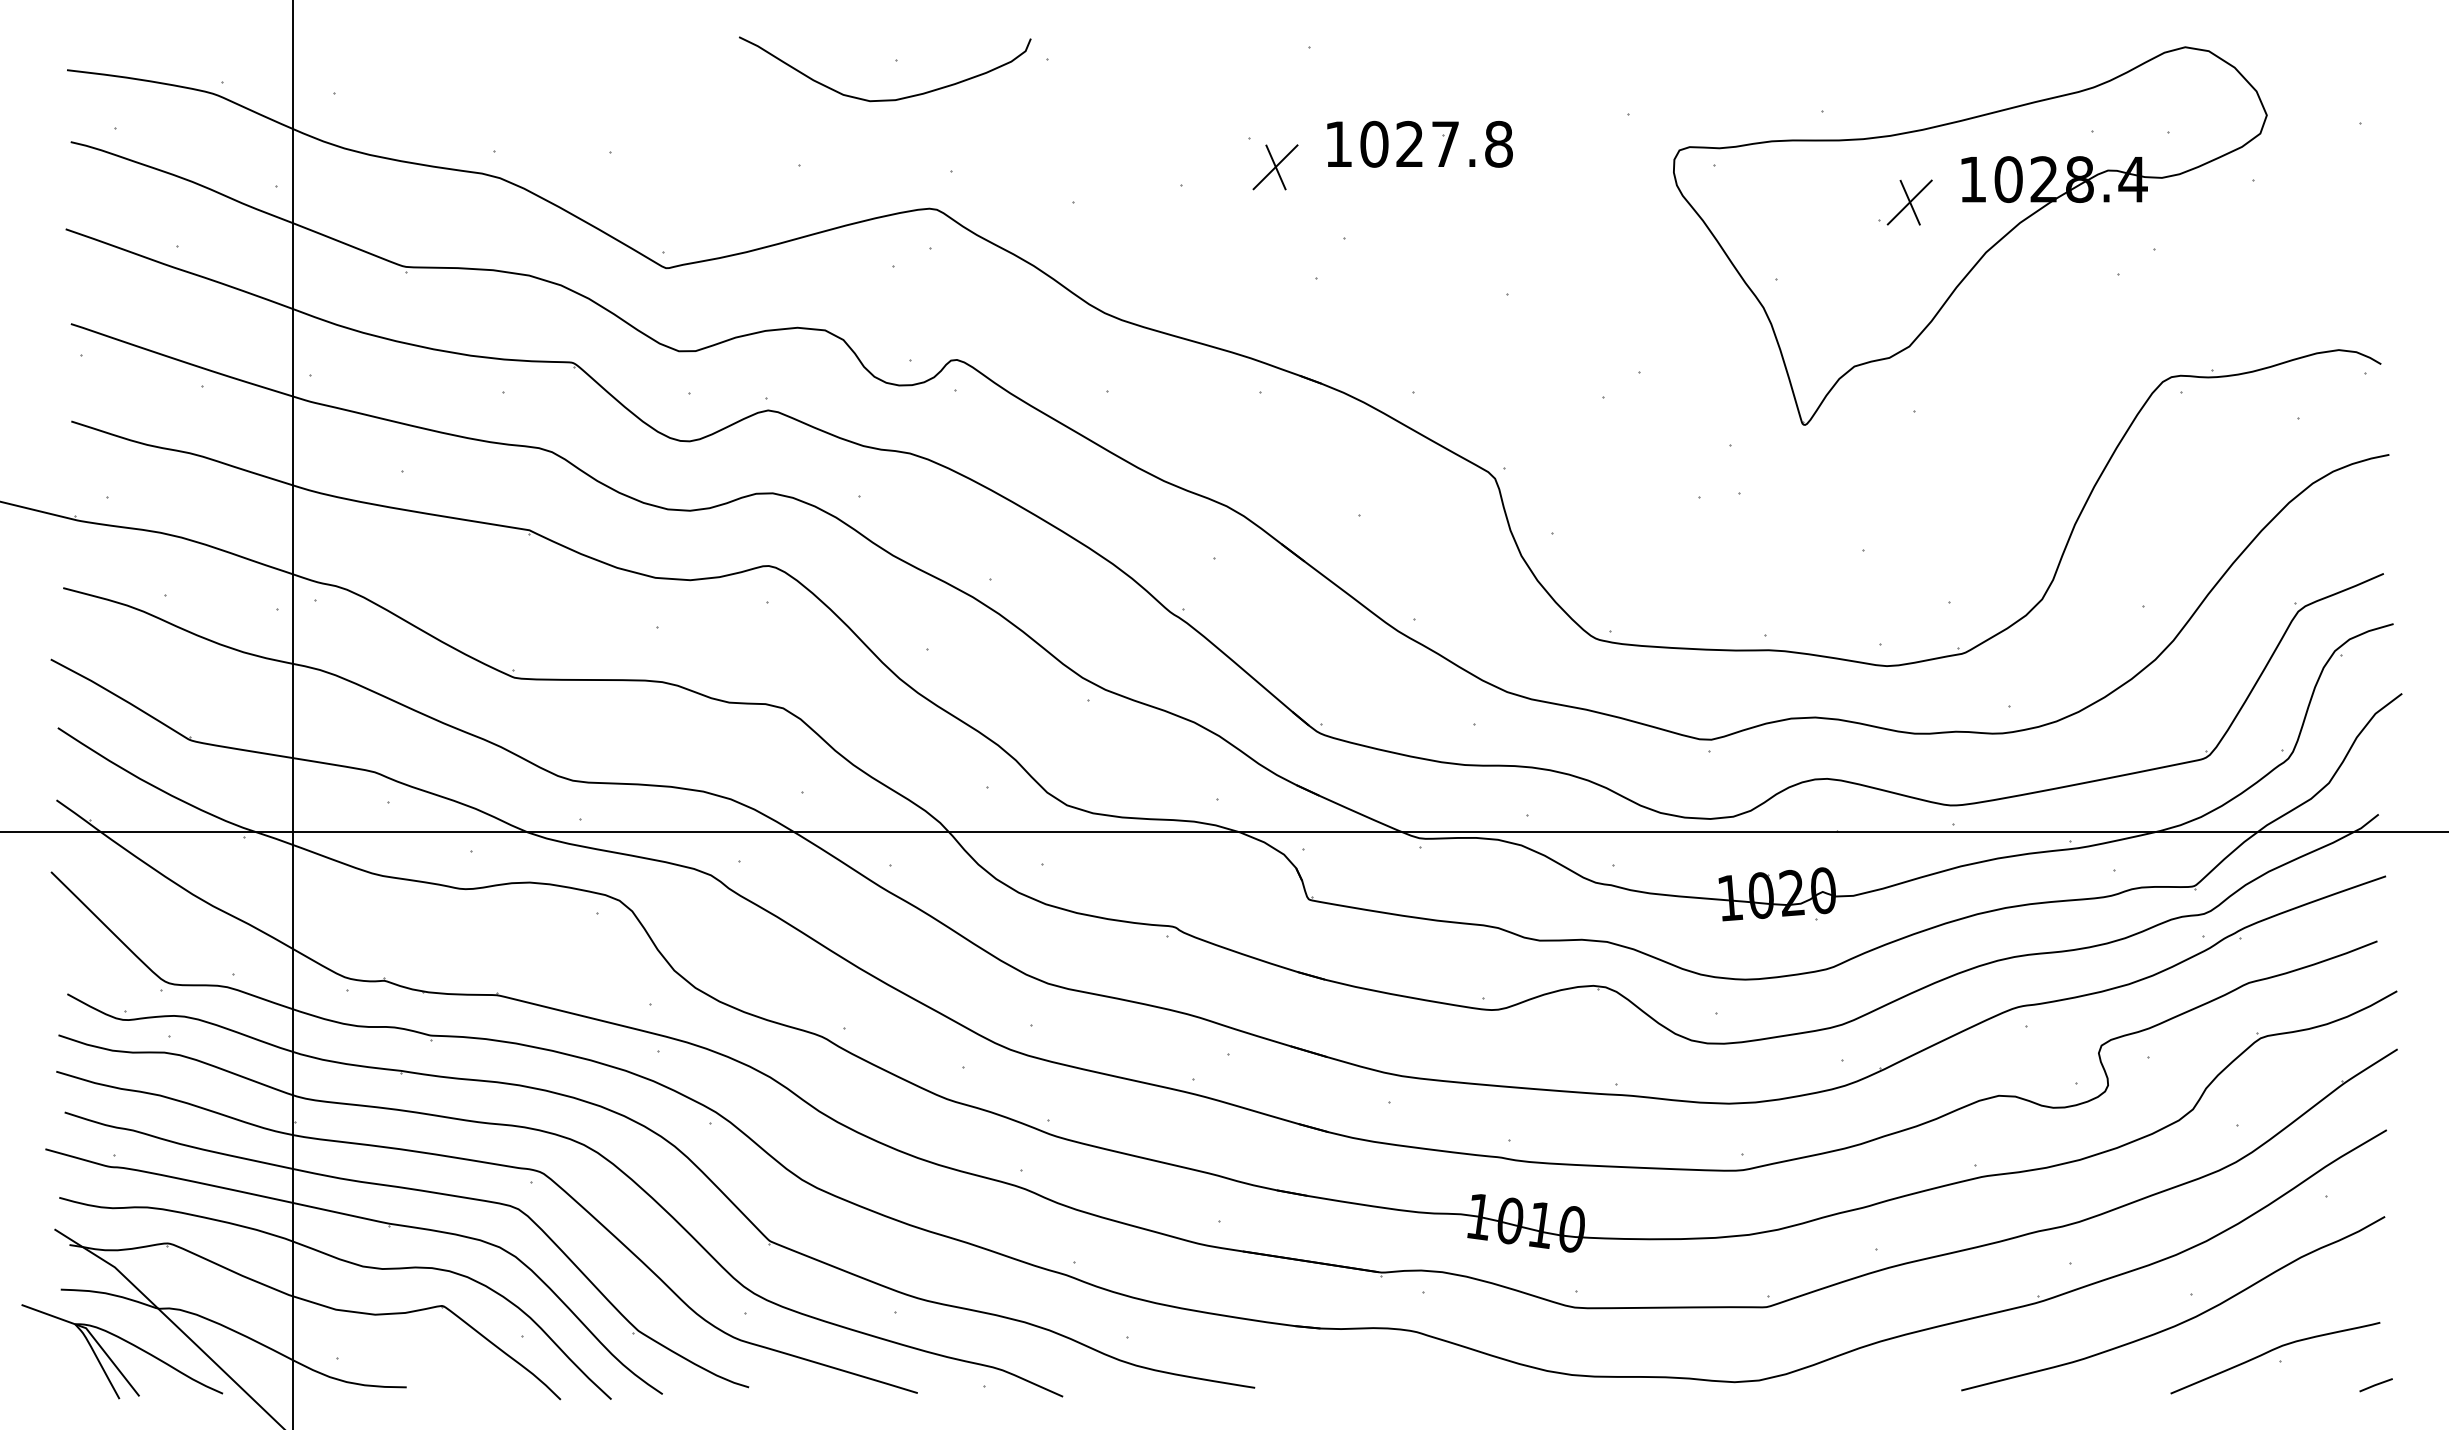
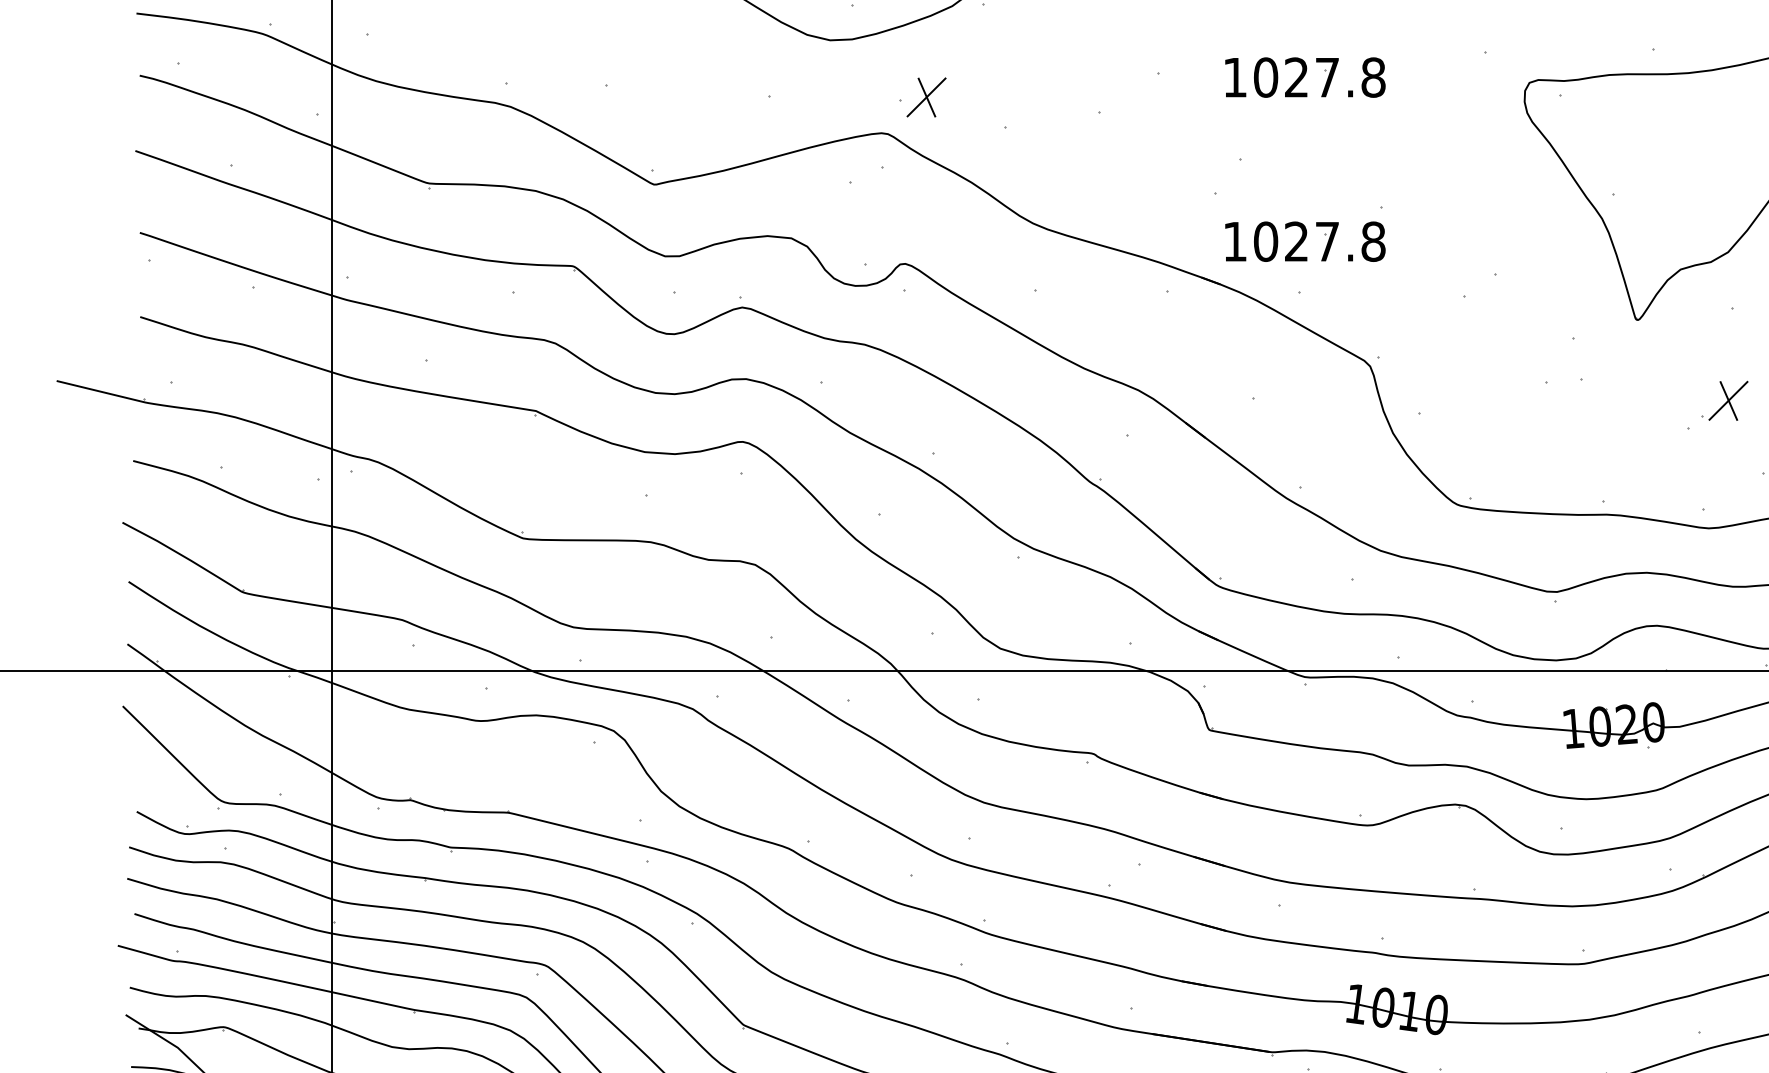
part: (1275, 167) -> (926, 97), moved
part: (1905, 202) -> (1724, 400), moved
part: (1419, 333) -> (1304, 241), added

